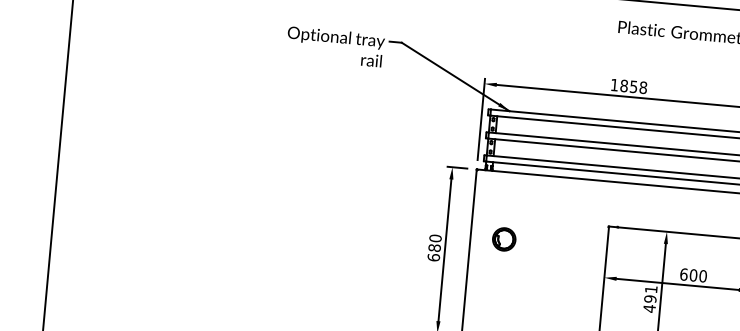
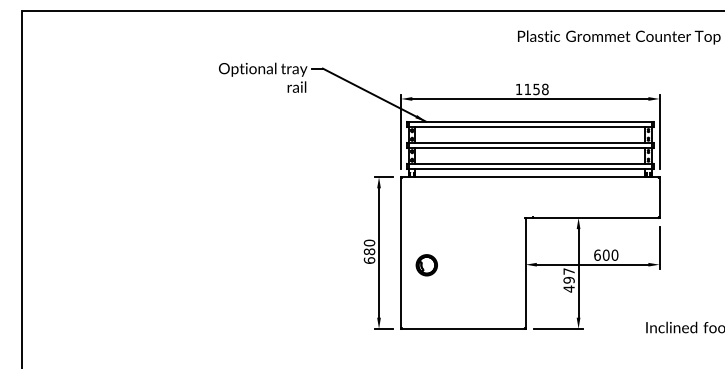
text: (623, 86) -> (527, 89), 1858 -> 1158
part: (503, 239) -> (426, 265), moved
text: (650, 289) -> (568, 271), 491 -> 497

